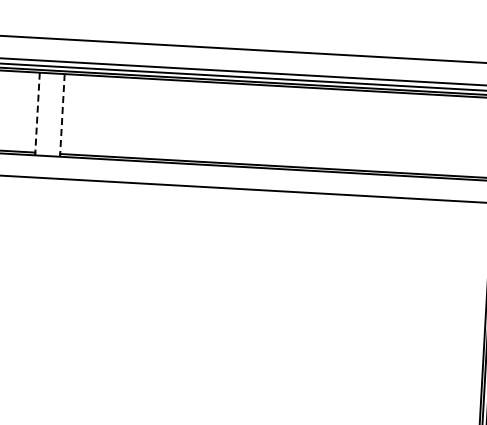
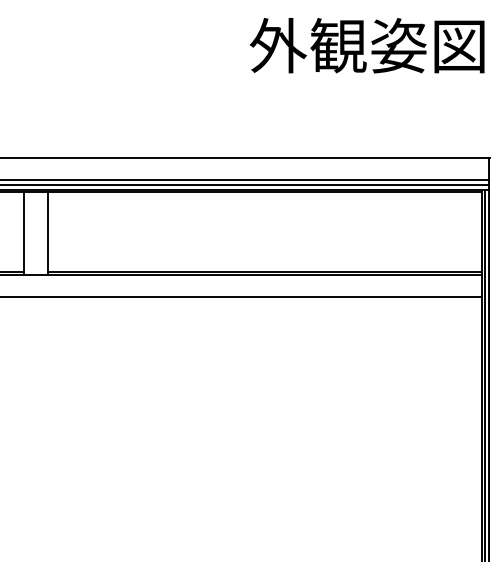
line: (37, 114) -> (23, 234), dashed -> solid
line: (62, 116) -> (48, 234), dashed -> solid

